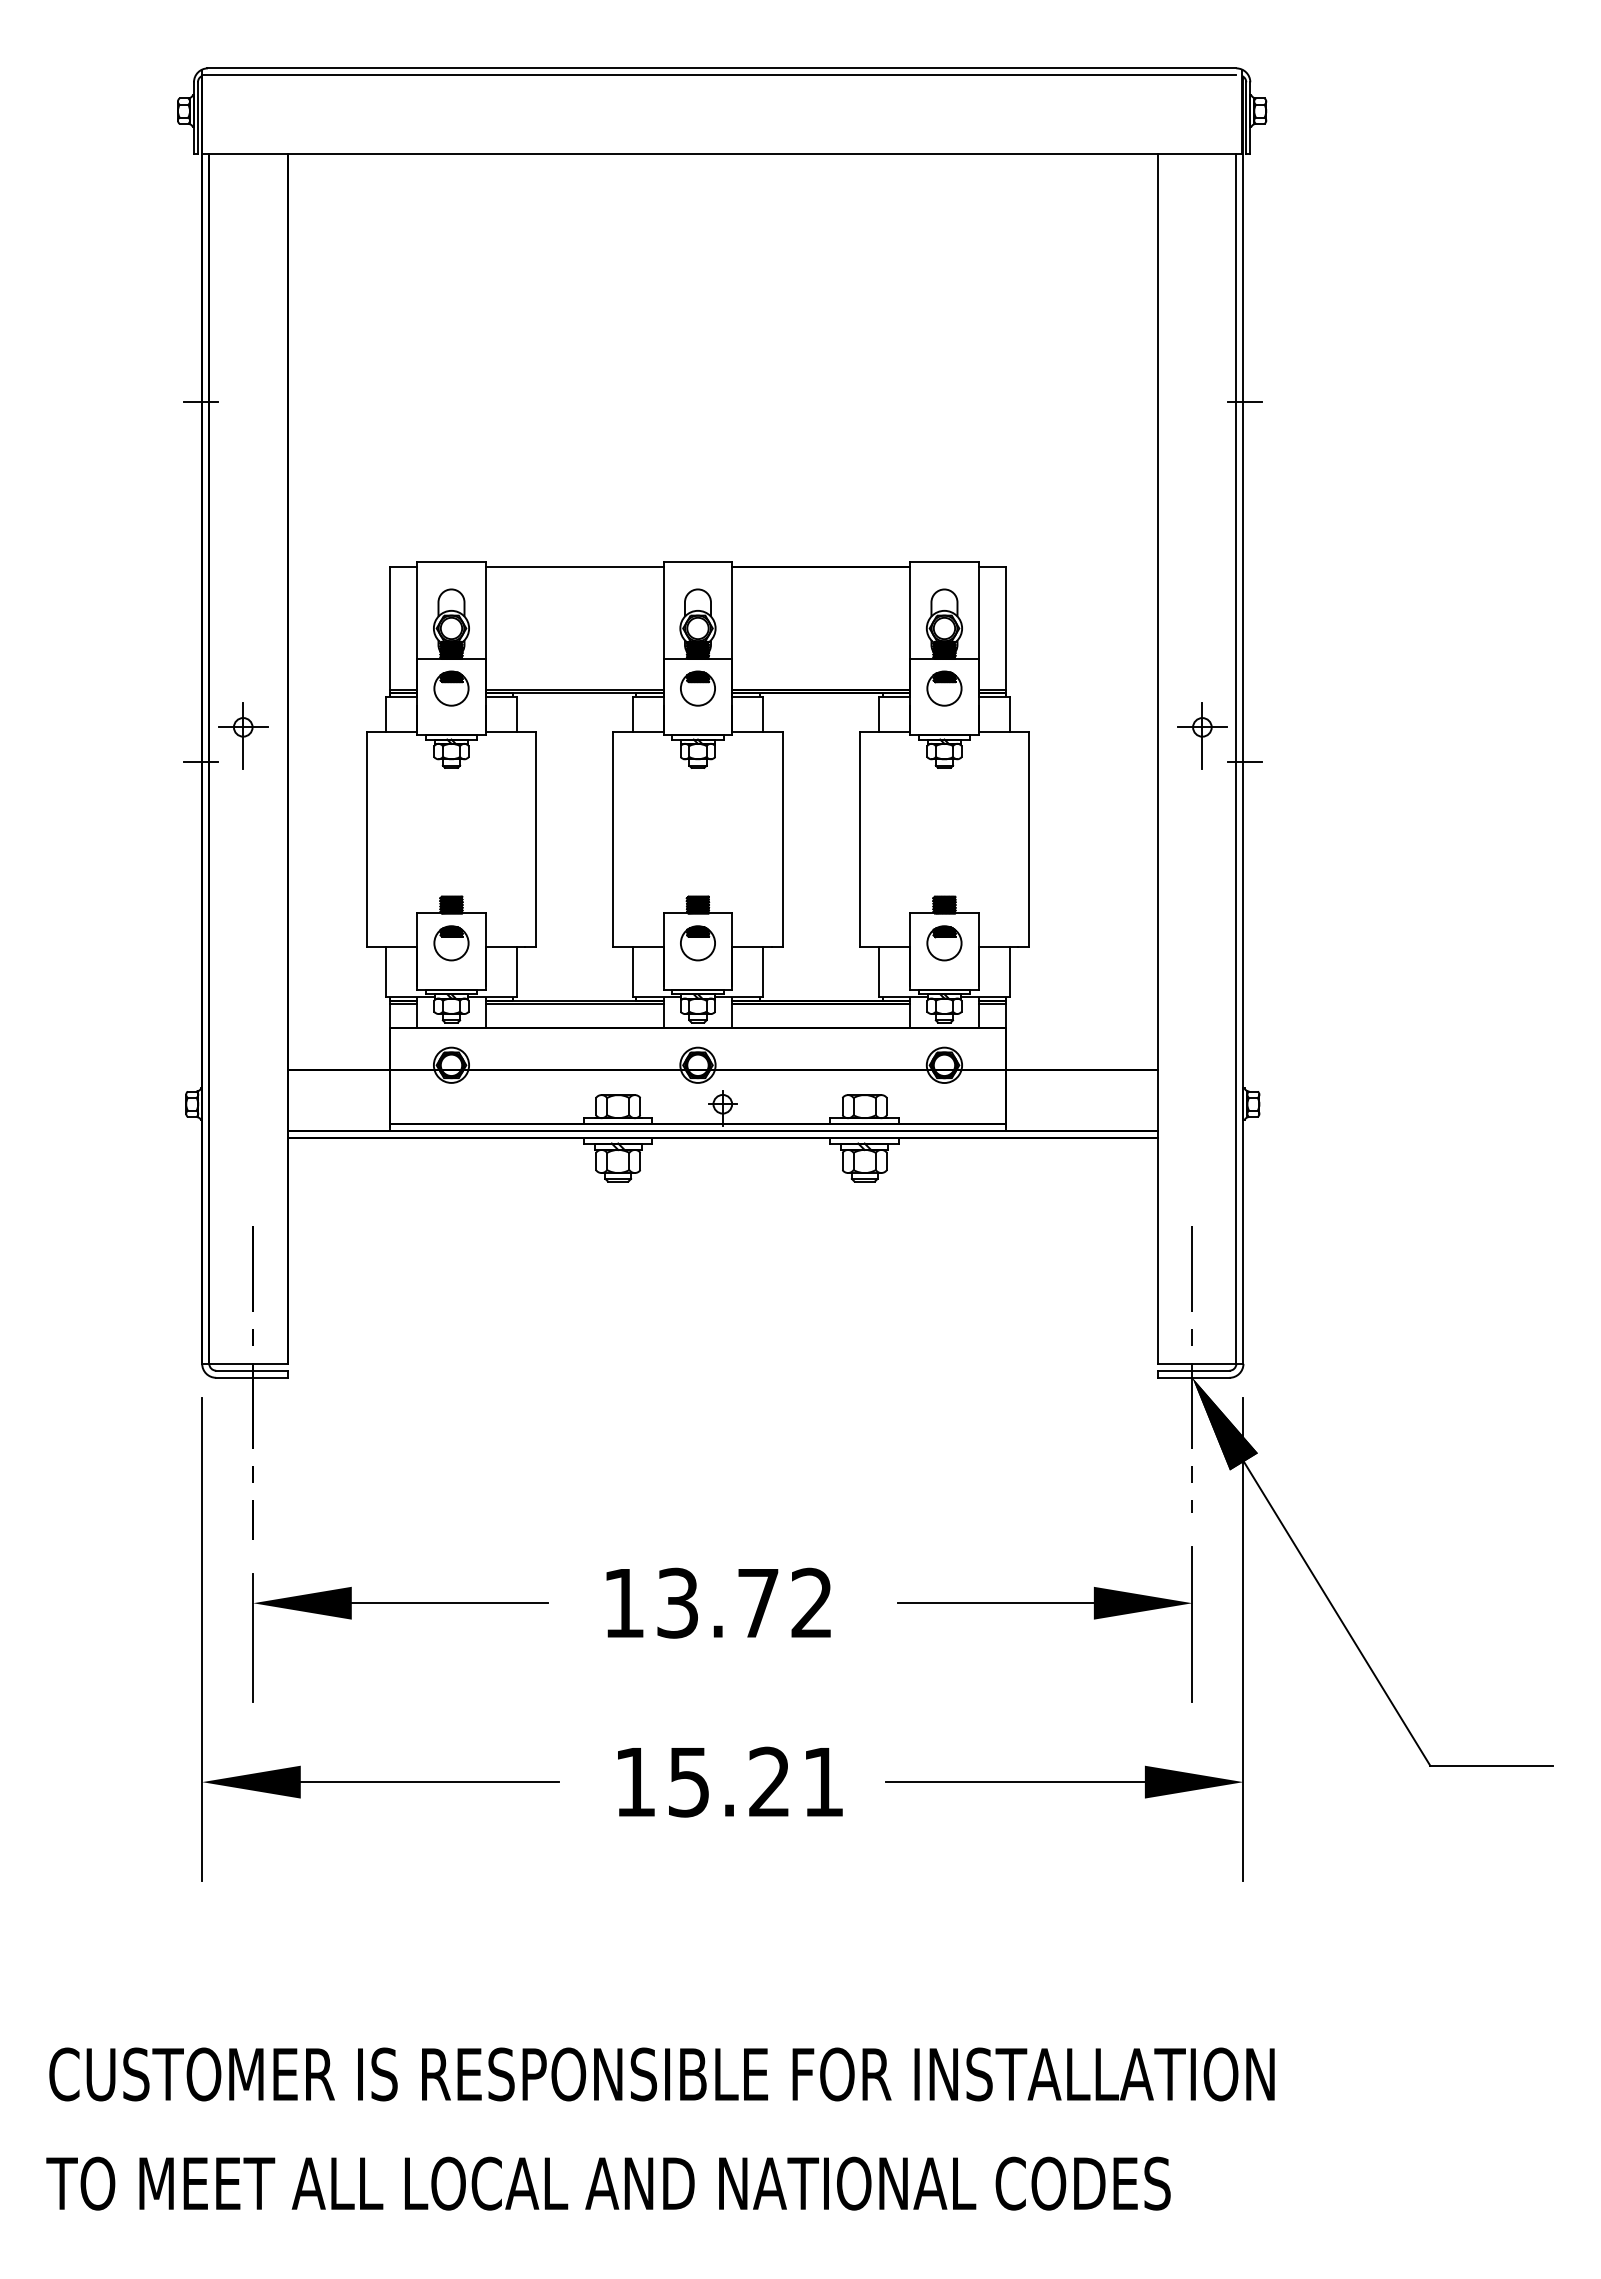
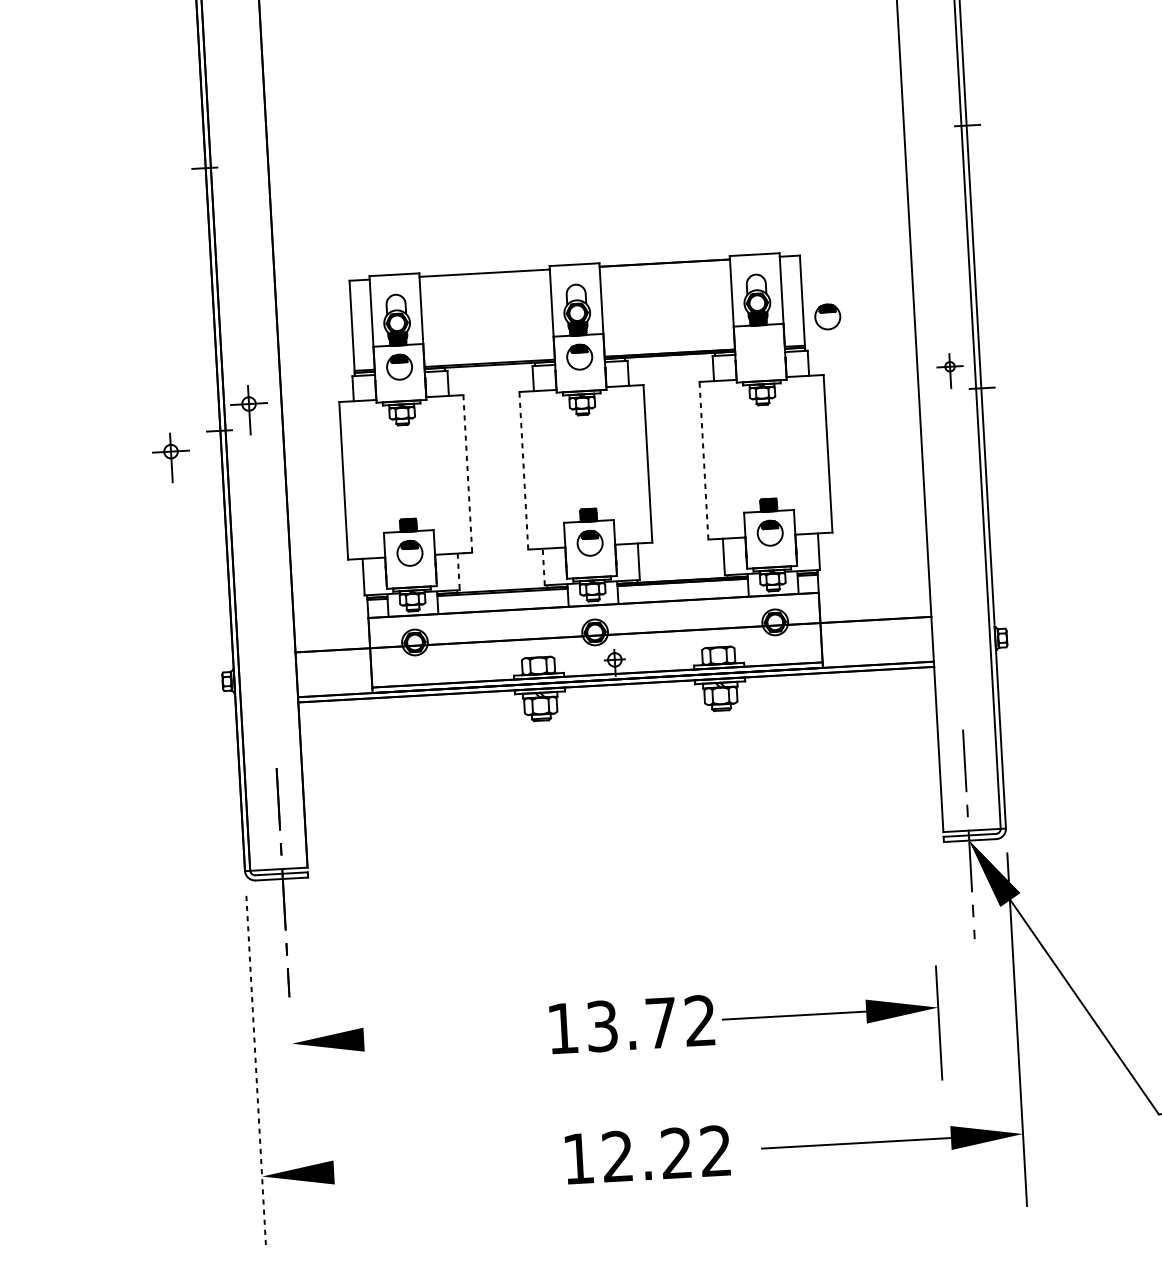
part: (944, 688) -> (827, 316), moved
part: (1202, 735) -> (950, 370), size x0.7
part: (133, 794) -> (171, 457), added
line: (536, 839) -> (467, 474), solid -> dashed
line: (613, 839) -> (524, 470), solid -> dashed
line: (859, 839) -> (703, 460), solid -> dashed
line: (516, 972) -> (458, 572), solid -> dashed
line: (632, 972) -> (543, 567), solid -> dashed
line: (449, 1603) -> (435, 1035), removed
part: (1044, 1603) -> (830, 1013), moved
line: (253, 1637) -> (293, 1068), removed
line: (202, 1639) -> (256, 1072), solid -> dashed
text: (755, 1781) -> (666, 1153), 15.21 -> 12.22
line: (429, 1782) -> (428, 1167), removed

